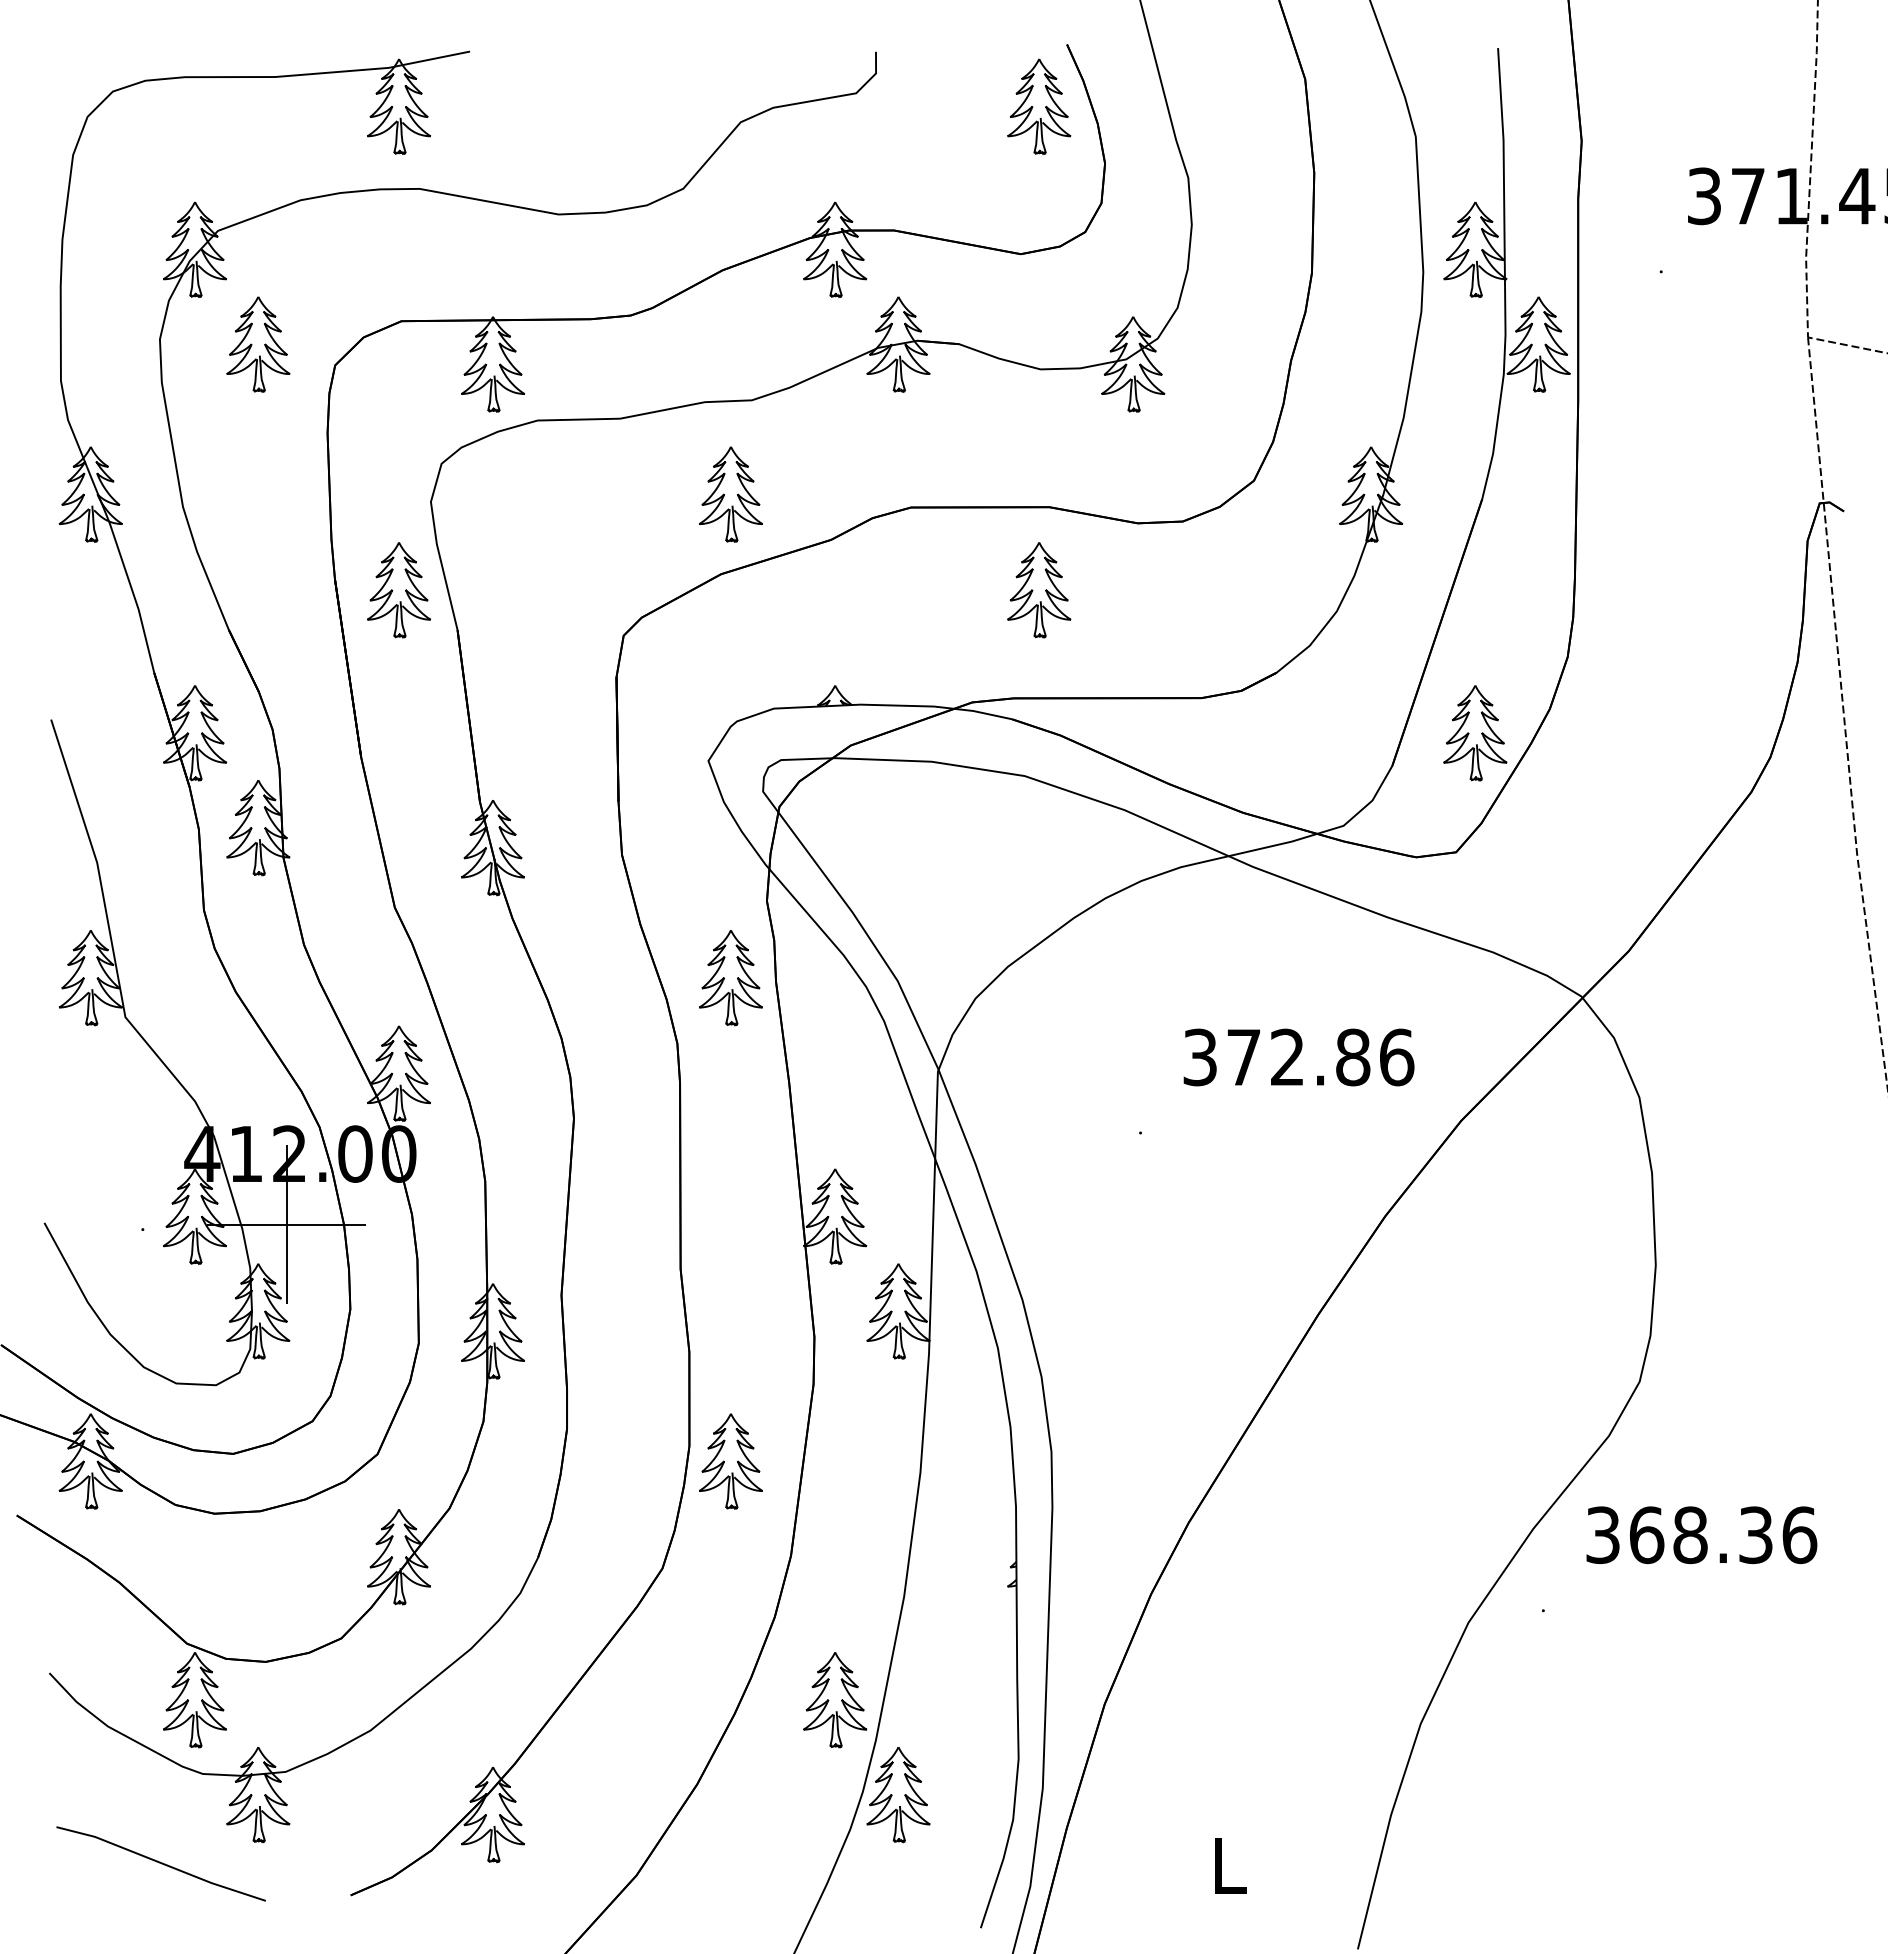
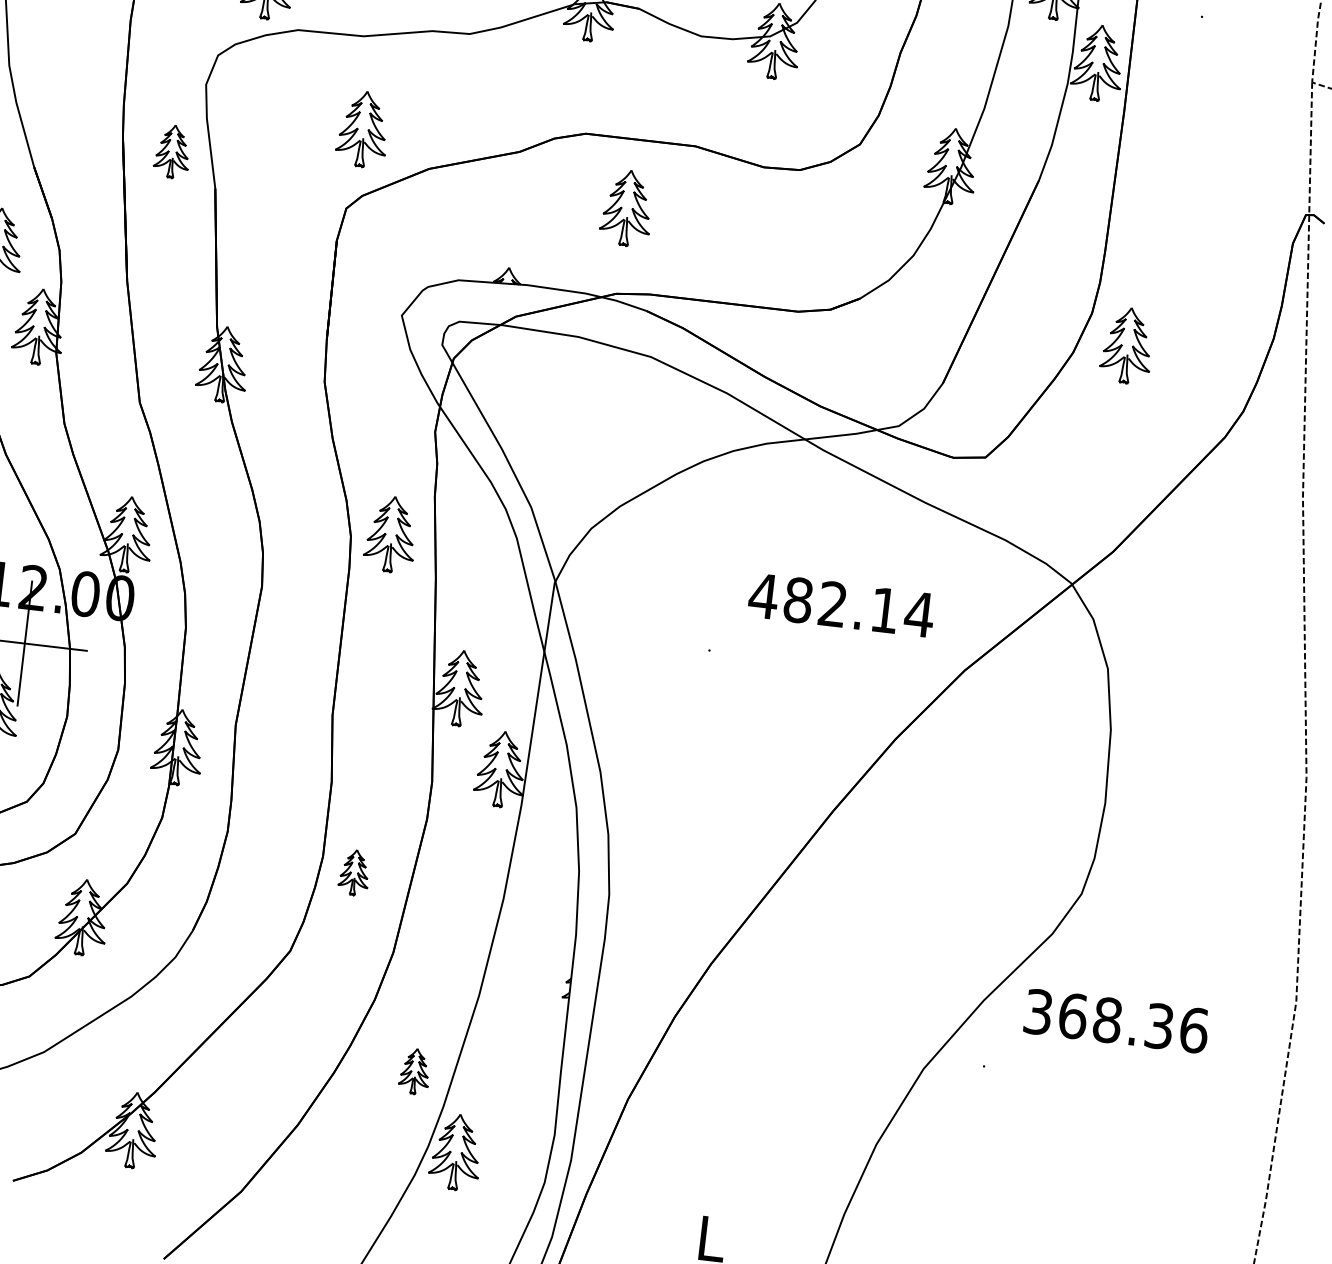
part: (730, 494) -> (362, 129), moved
part: (398, 590) -> (172, 151), size x0.7
part: (1039, 590) -> (627, 208), moved
part: (1475, 733) -> (1127, 345), moved
part: (730, 978) -> (390, 534), moved
text: (1298, 1057) -> (841, 605), 372.86 -> 482.14
part: (730, 1461) -> (354, 872), size x0.6
part: (835, 1700) -> (415, 1071), size x0.6

